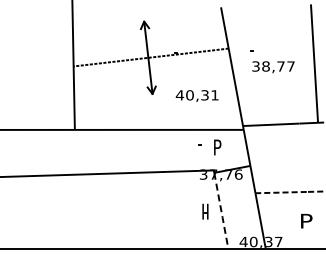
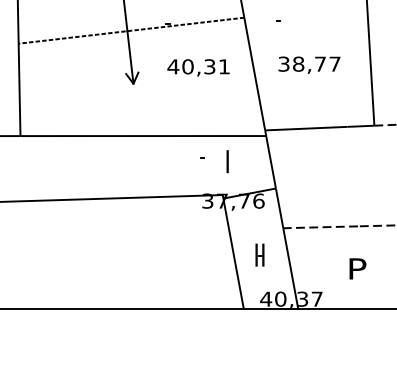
text: (273, 67) -> (309, 65), moved
text: (196, 95) -> (197, 67), moved
text: (217, 147) -> (228, 161), P -> I
part: (205, 211) -> (260, 254), moved
line: (221, 211) -> (233, 254), dashed -> solid

